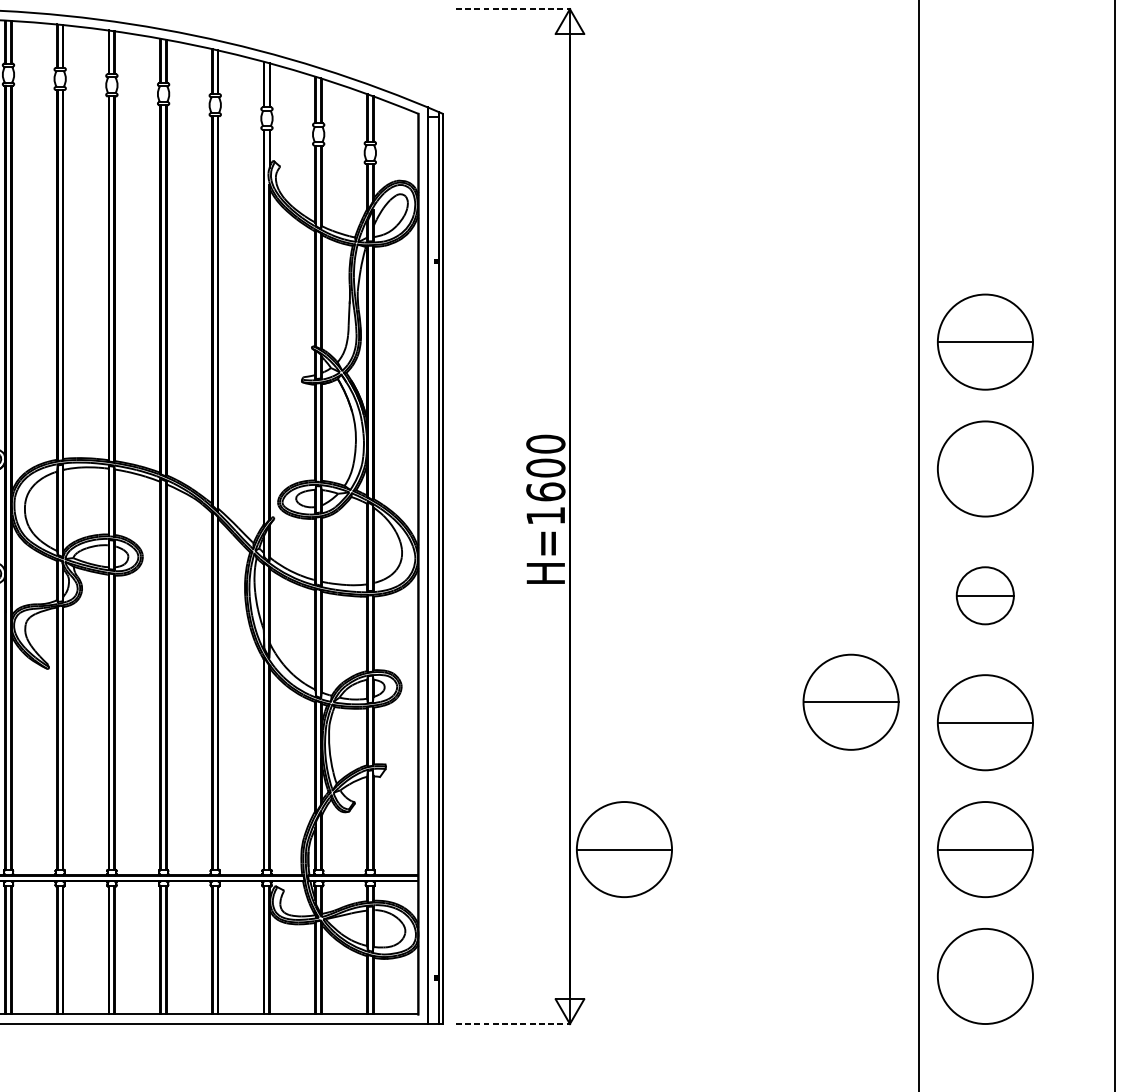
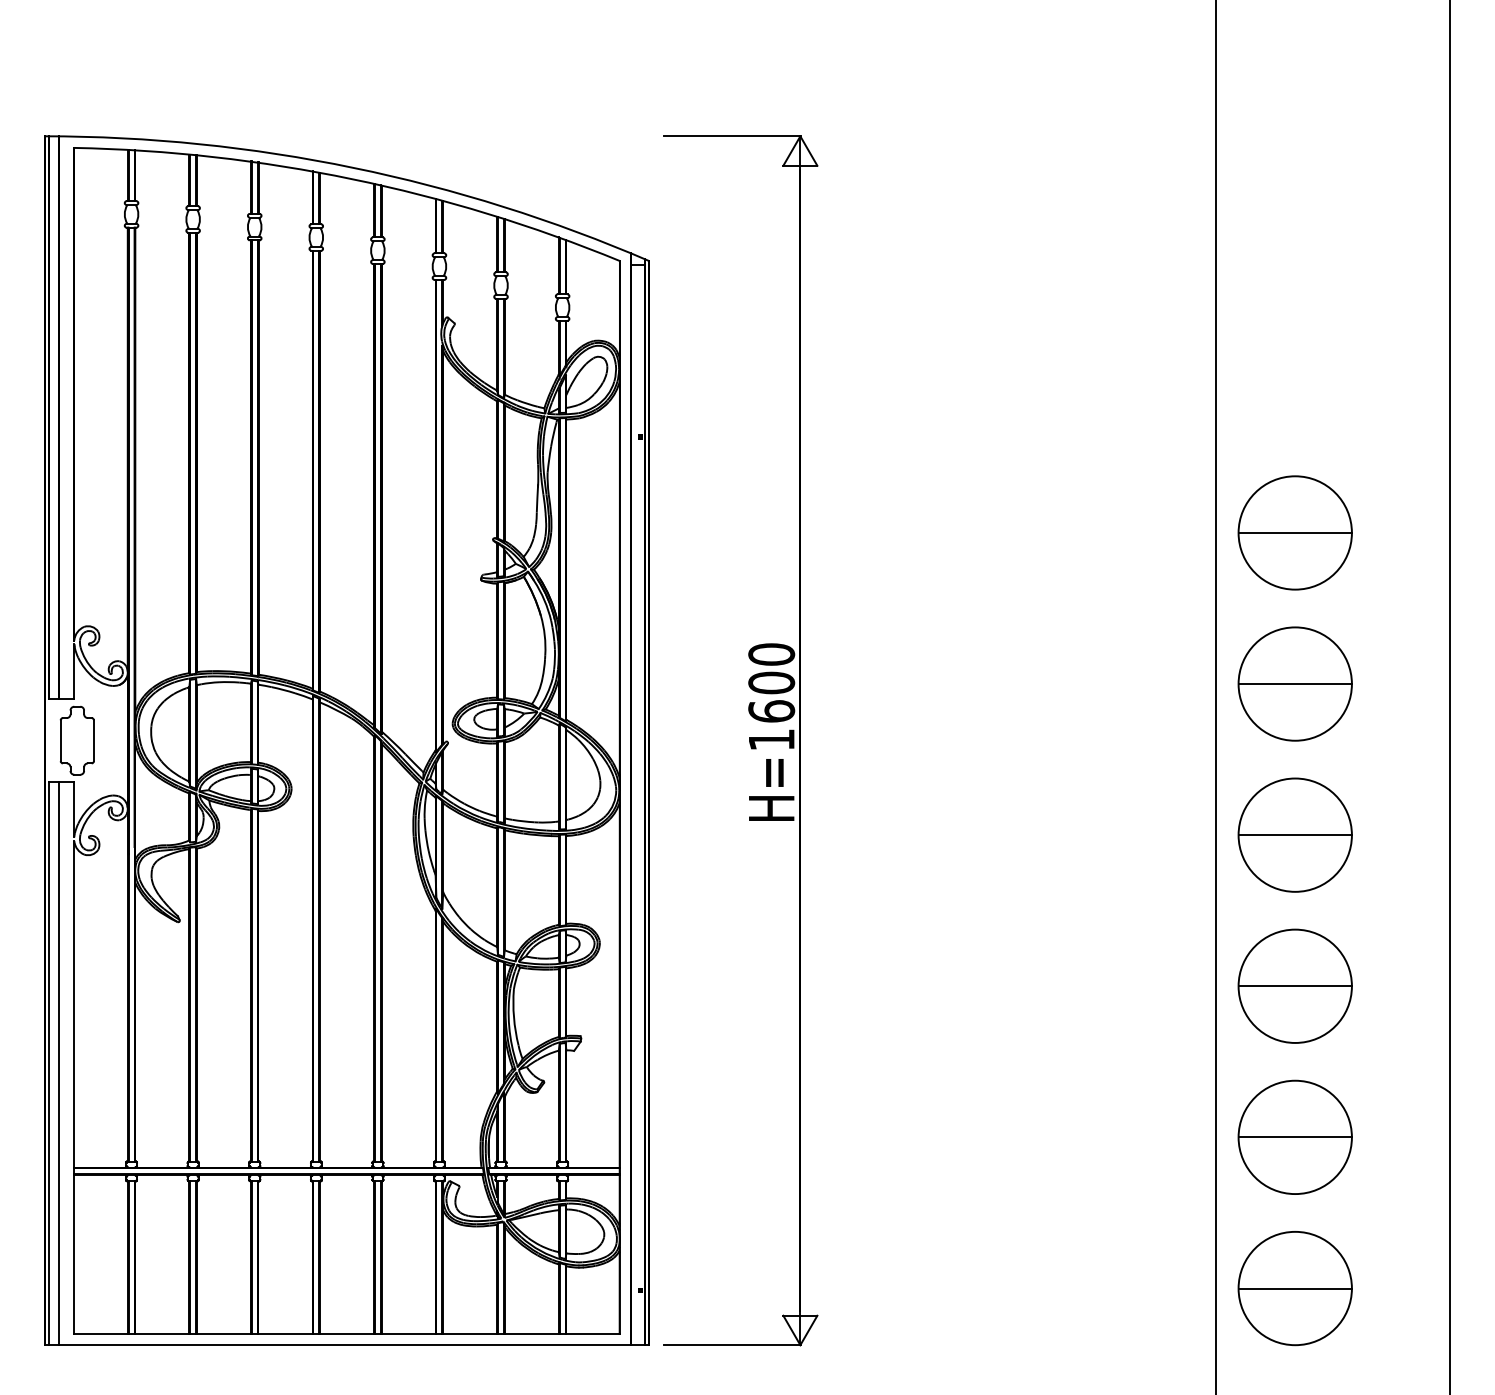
line: (513, 9) -> (733, 136), dashed -> solid
line: (984, 469) -> (1294, 684), added
part: (984, 595) -> (1294, 834), size x1.67
part: (850, 701) -> (1134, 961), removed
part: (623, 848) -> (864, 1136), removed
line: (984, 976) -> (1294, 1288), added
line: (513, 1024) -> (733, 1345), dashed -> solid

